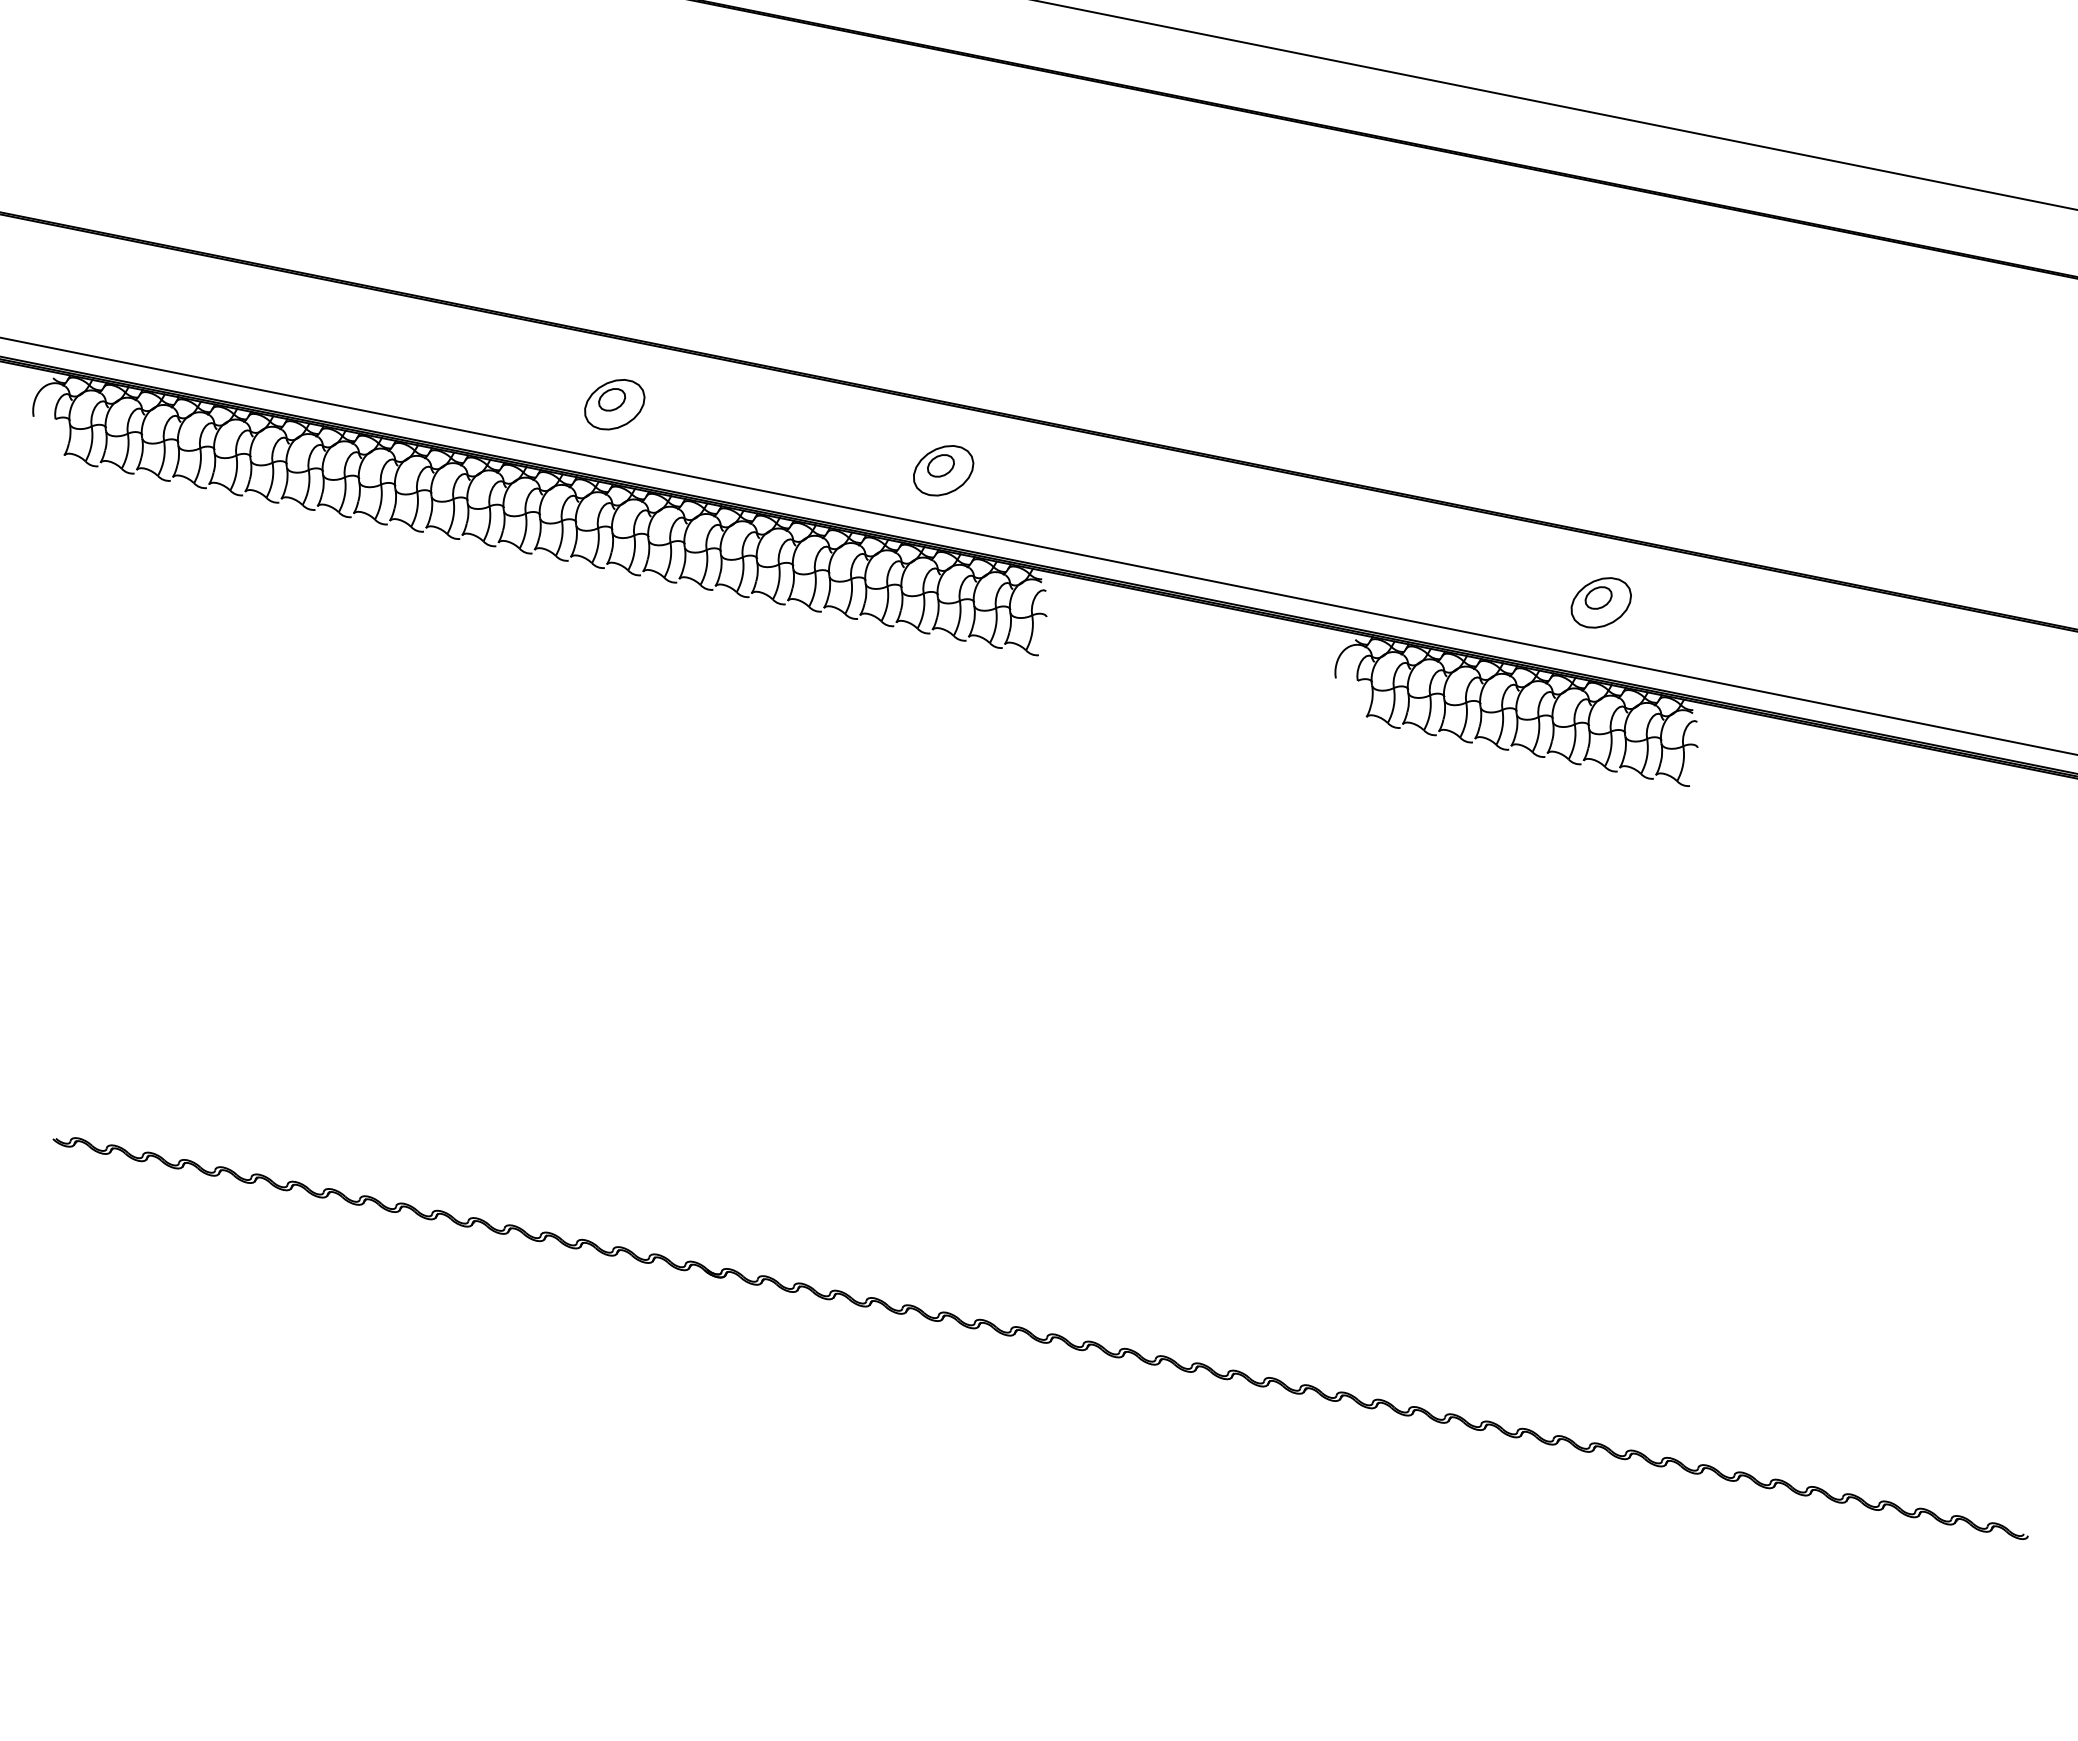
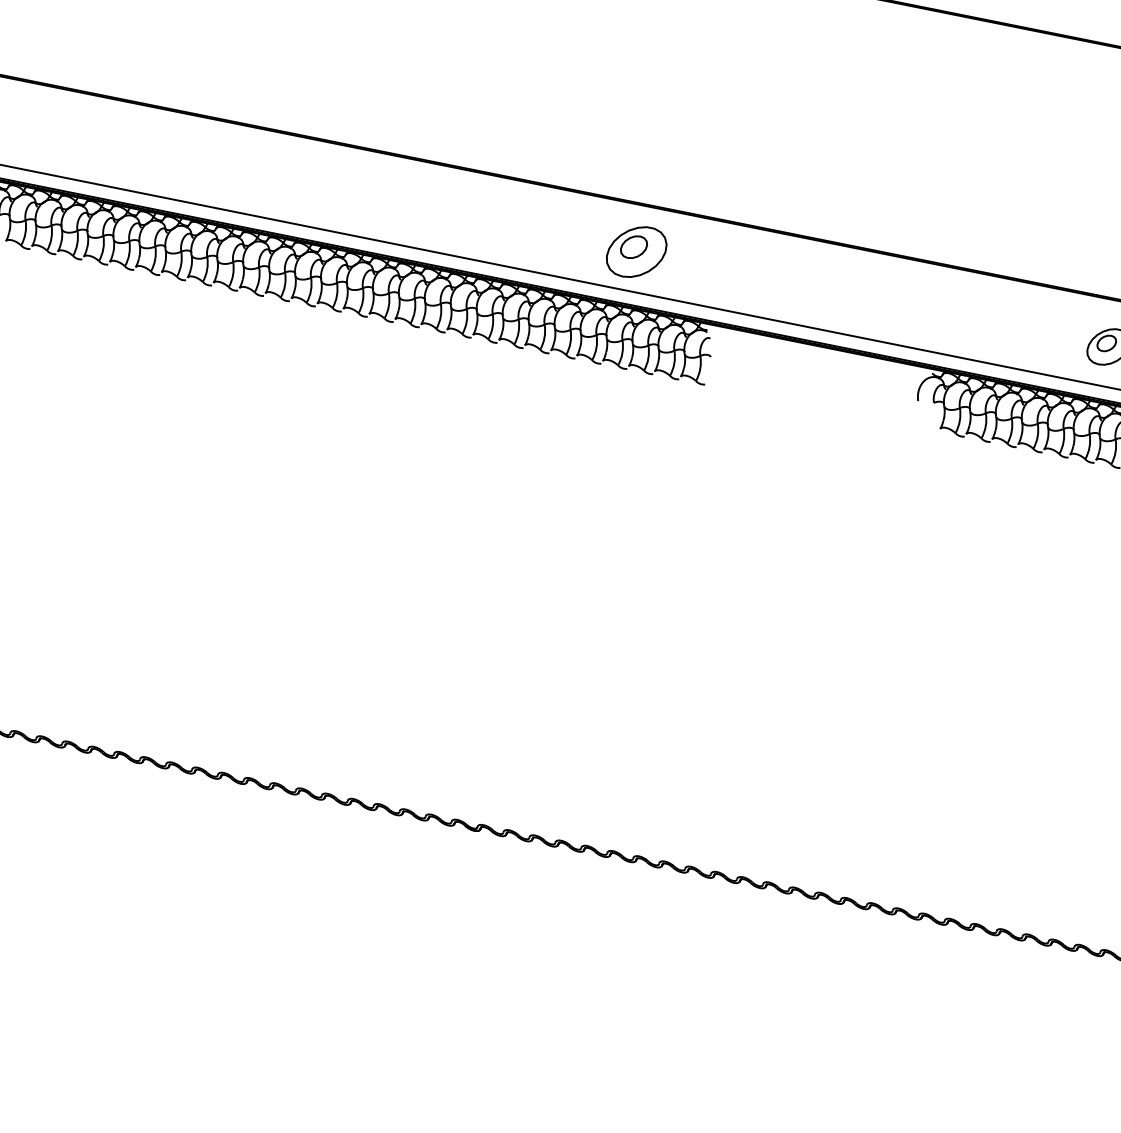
part: (614, 404) -> (400, 204), removed
part: (943, 470) -> (636, 251), size x1.4

